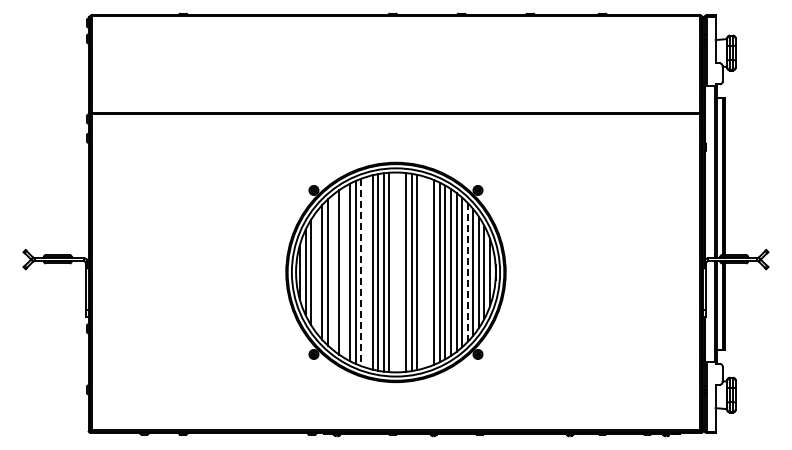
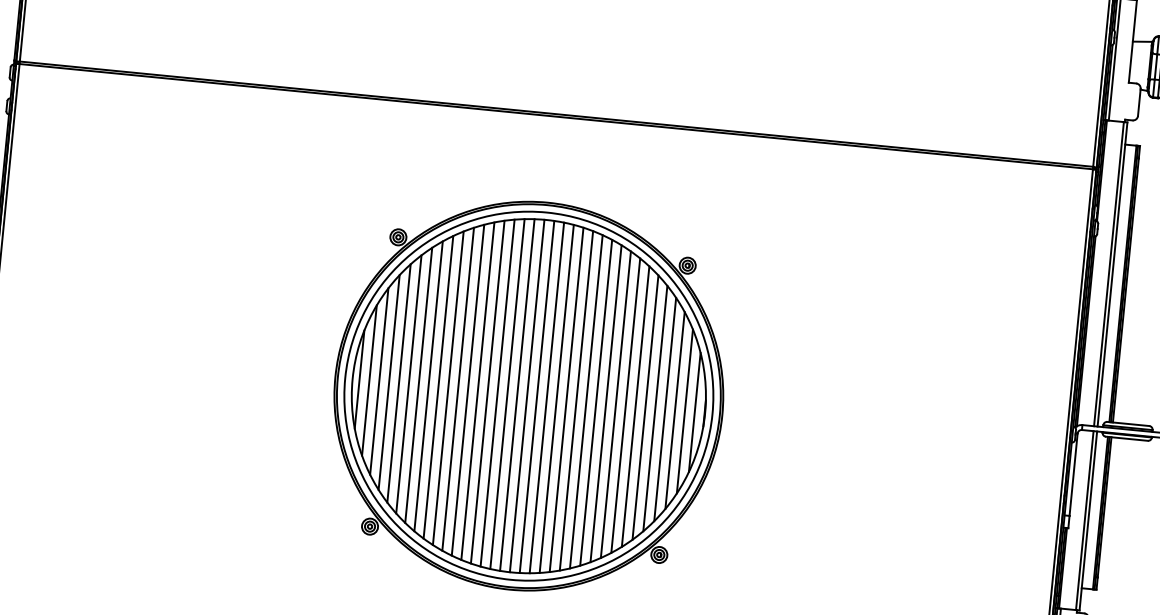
line: (428, 271) -> (586, 400), added
line: (316, 272) -> (388, 382), added
line: (333, 272) -> (418, 385), added
line: (344, 272) -> (438, 387), added
line: (361, 272) -> (468, 390), dashed -> solid
line: (367, 272) -> (478, 391), added
line: (395, 272) -> (528, 396), added
line: (400, 272) -> (536, 397), added
line: (422, 272) -> (575, 400), added
line: (467, 272) -> (654, 408), dashed -> solid

